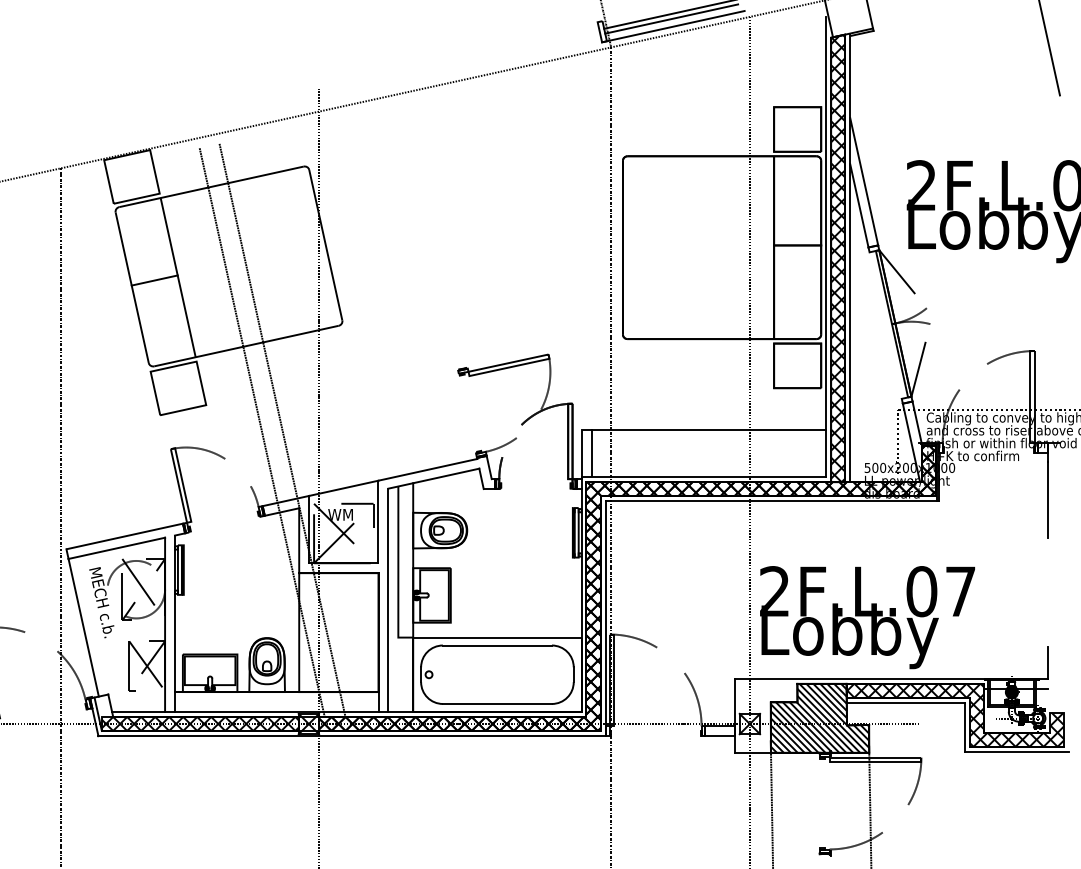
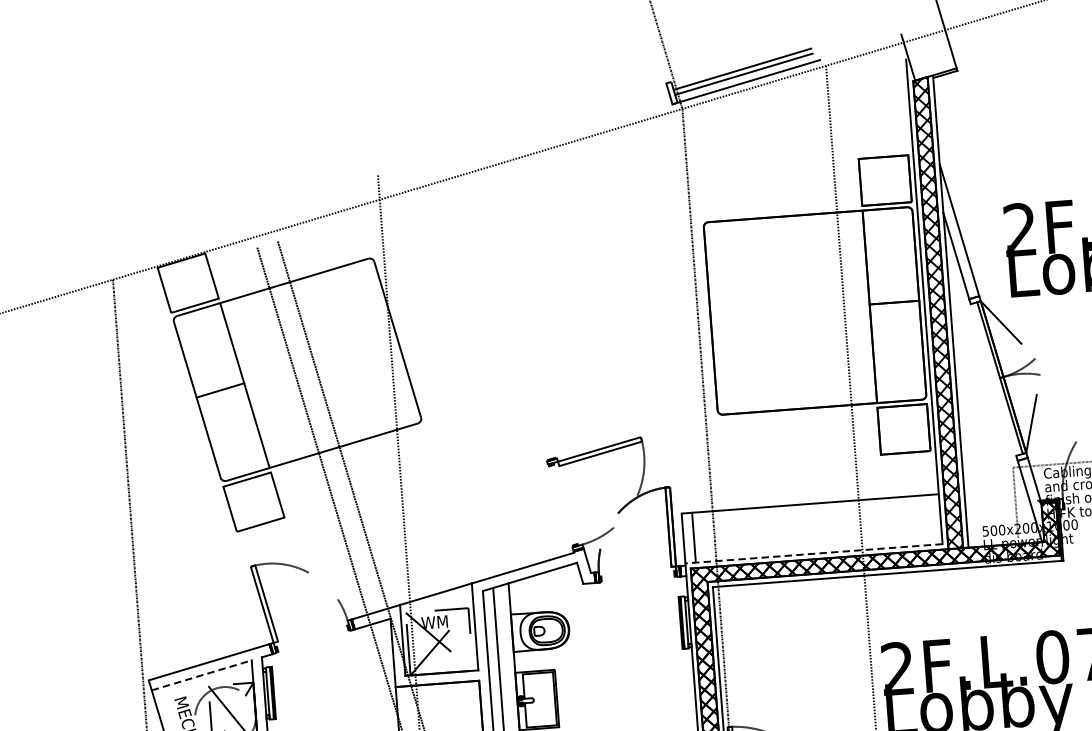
line: (703, 476) -> (813, 553), solid -> dashed
line: (117, 548) -> (202, 675), solid -> dashed

